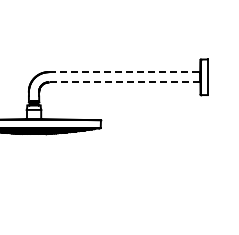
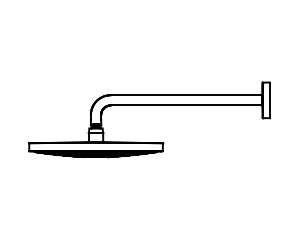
line: (124, 72) -> (186, 95), dashed -> solid
line: (124, 82) -> (186, 105), dashed -> solid

